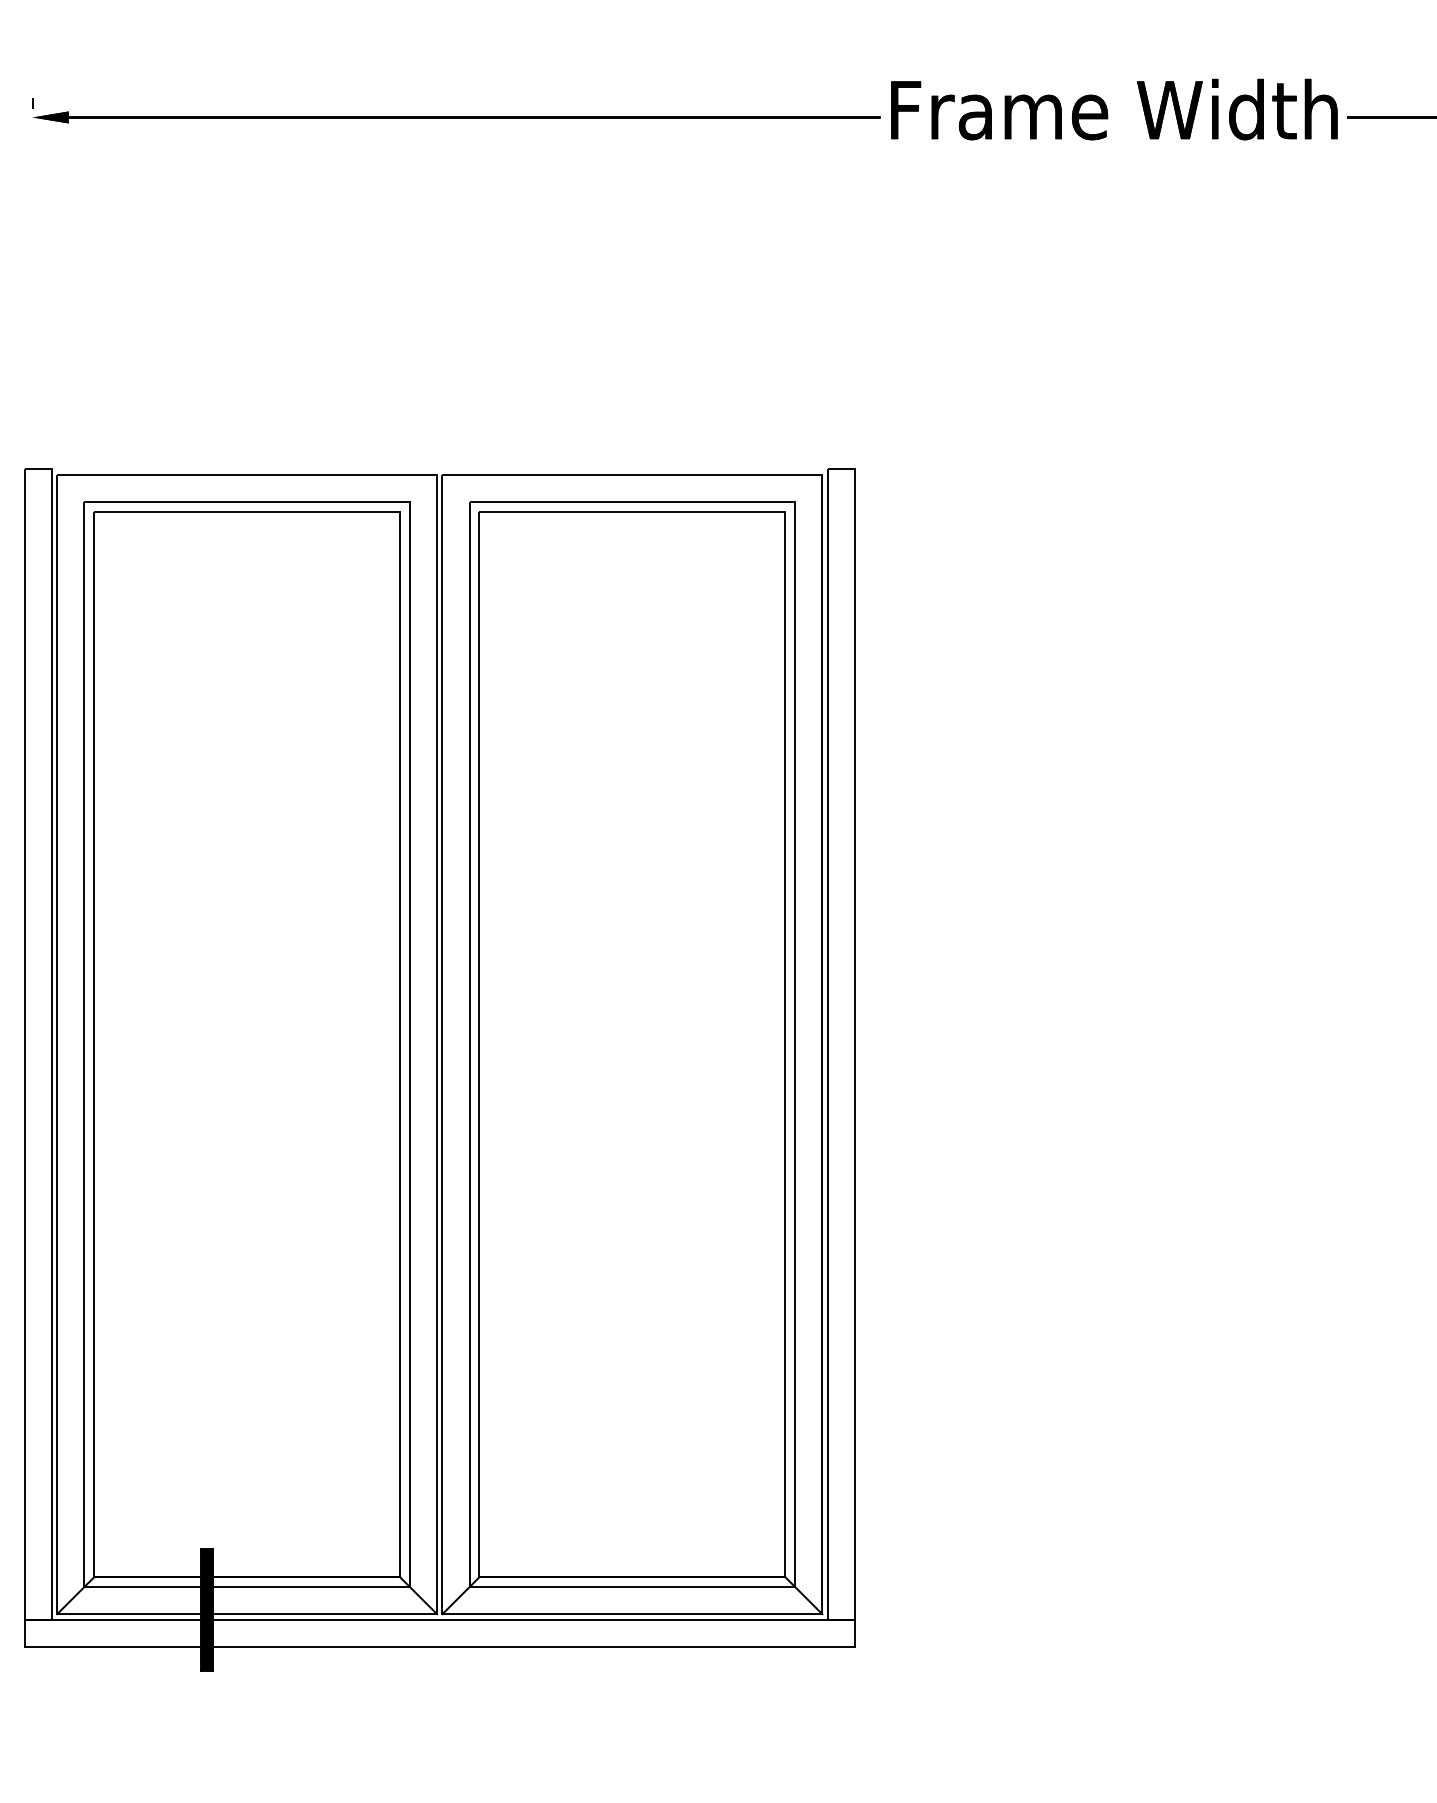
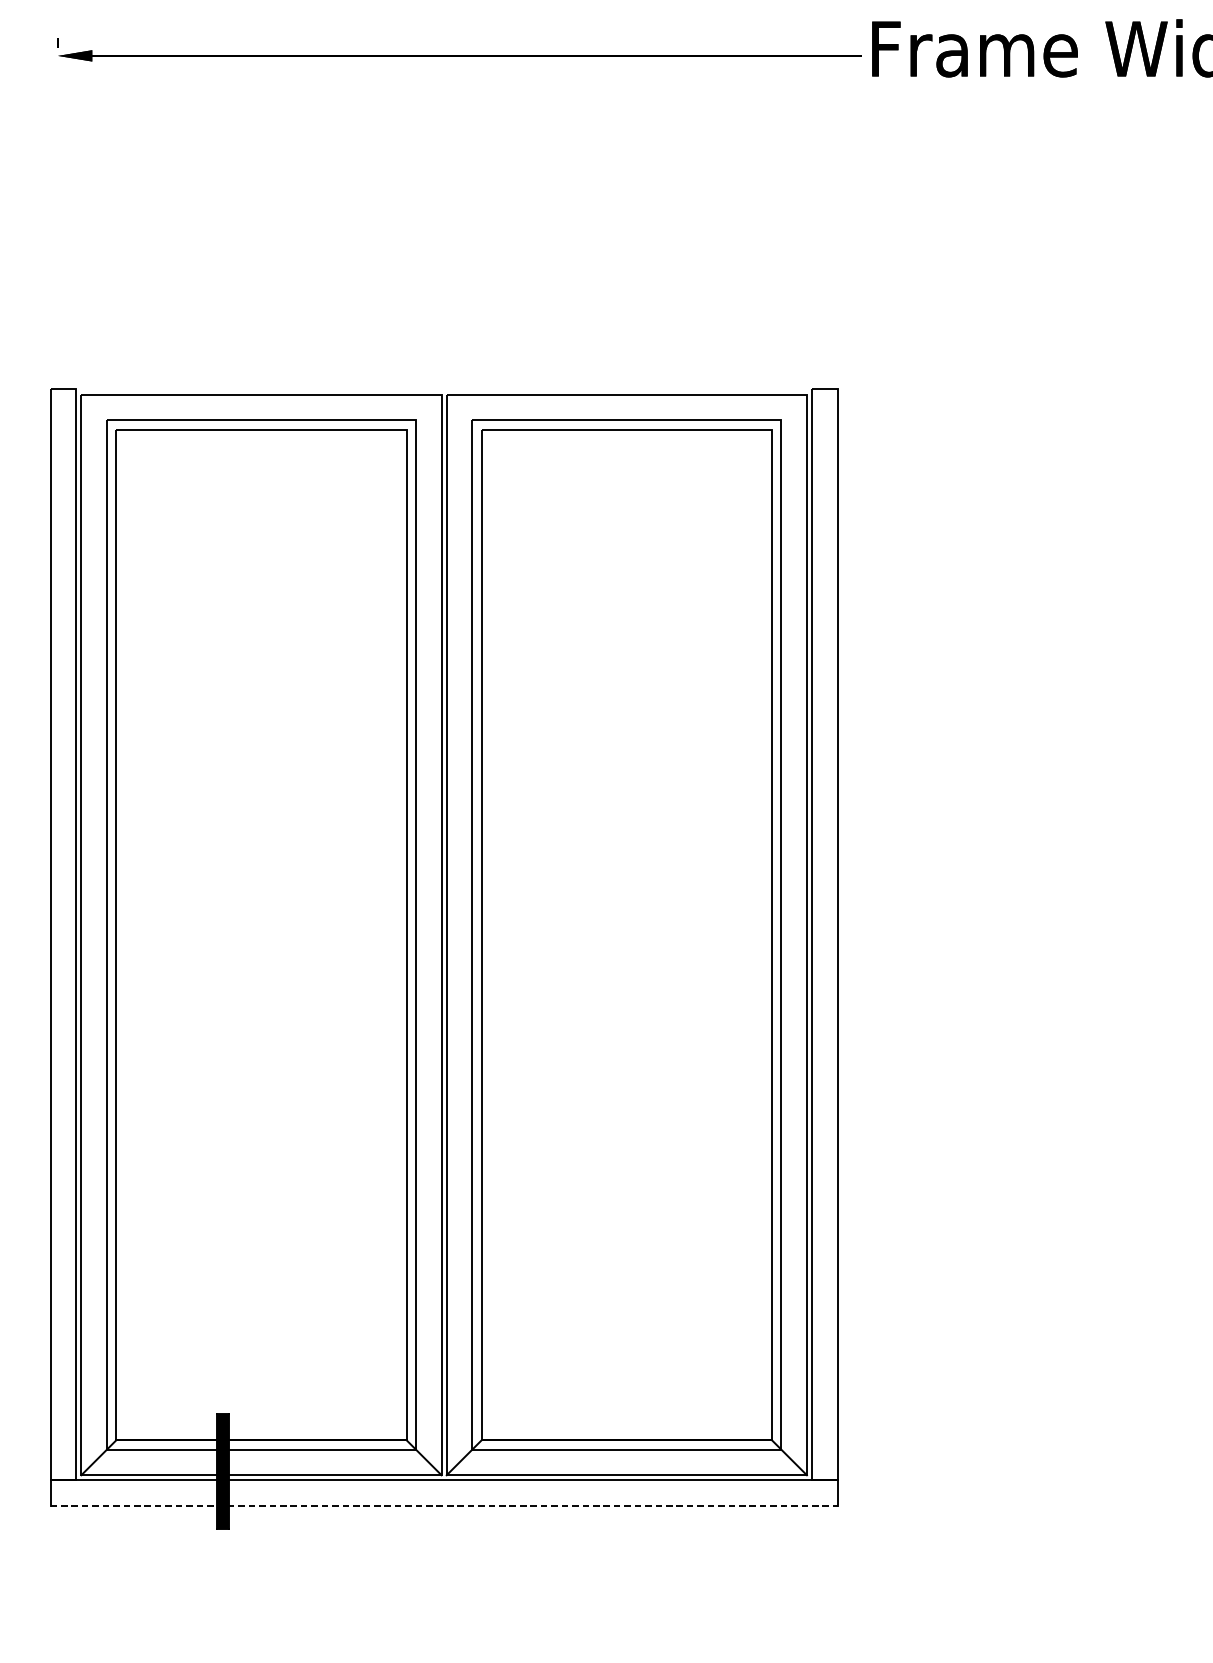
line: (440, 1646) -> (444, 1505), solid -> dashed

